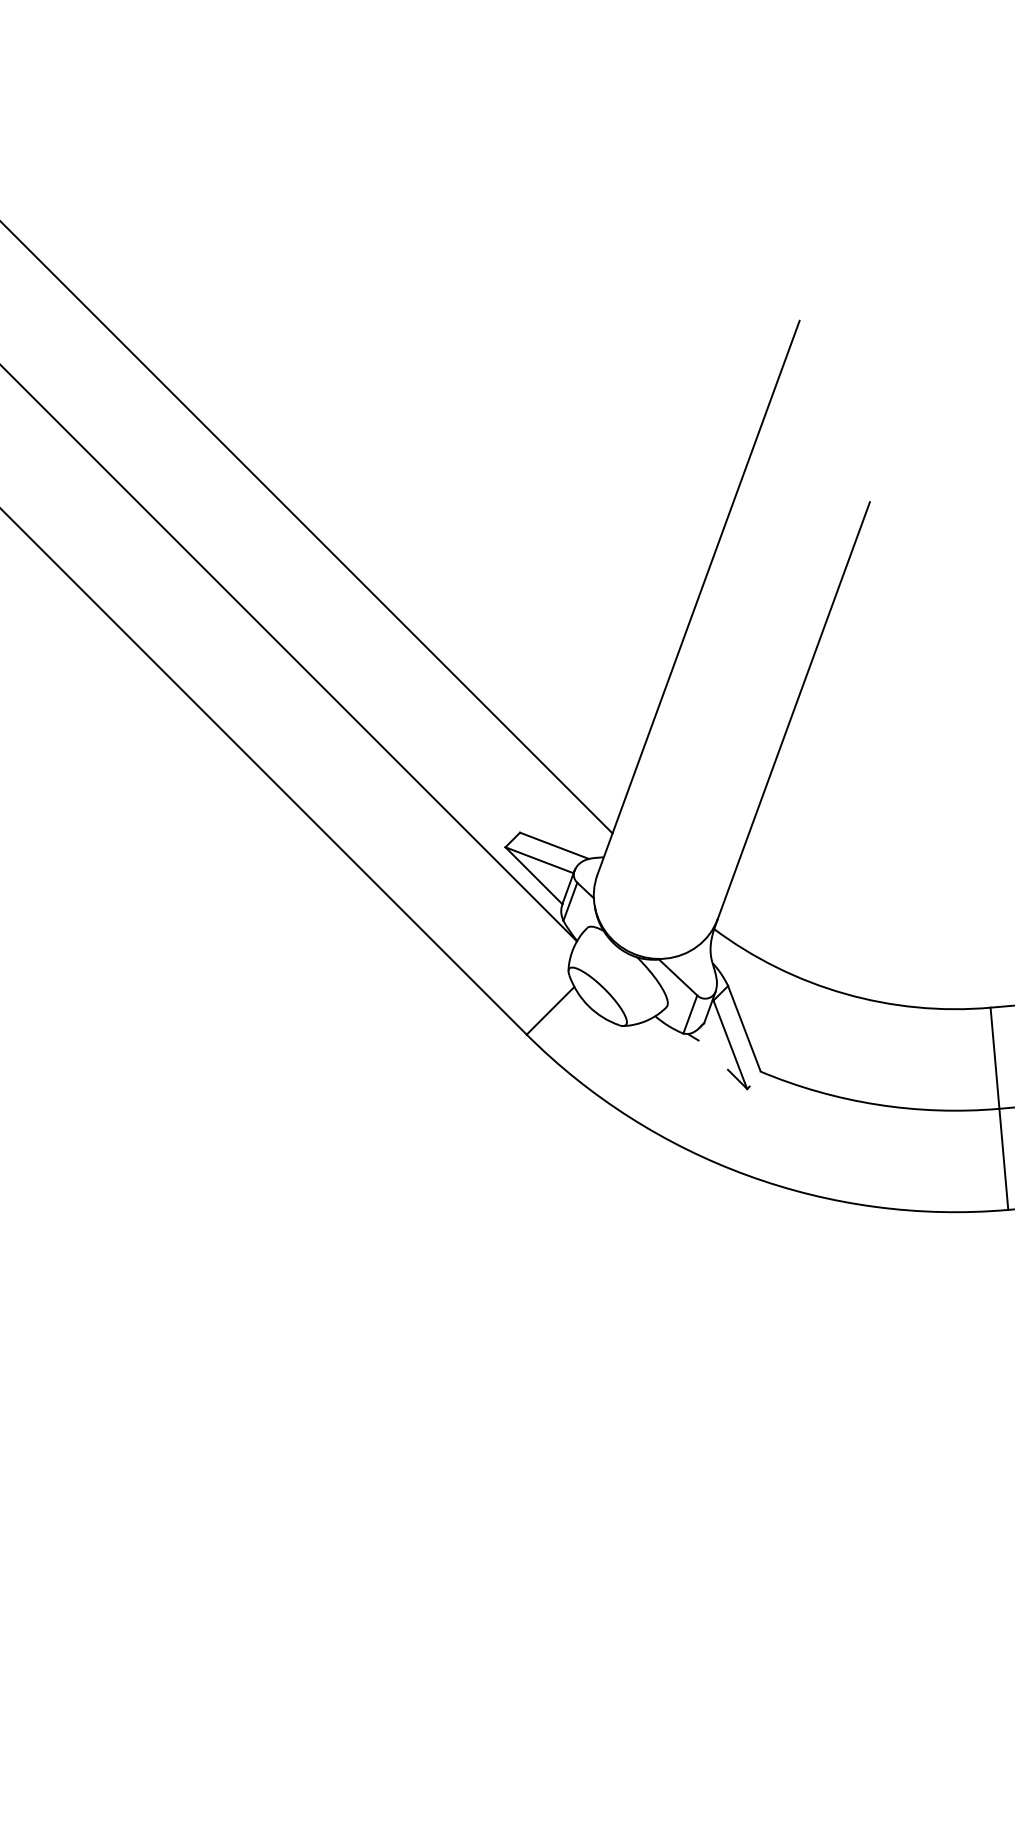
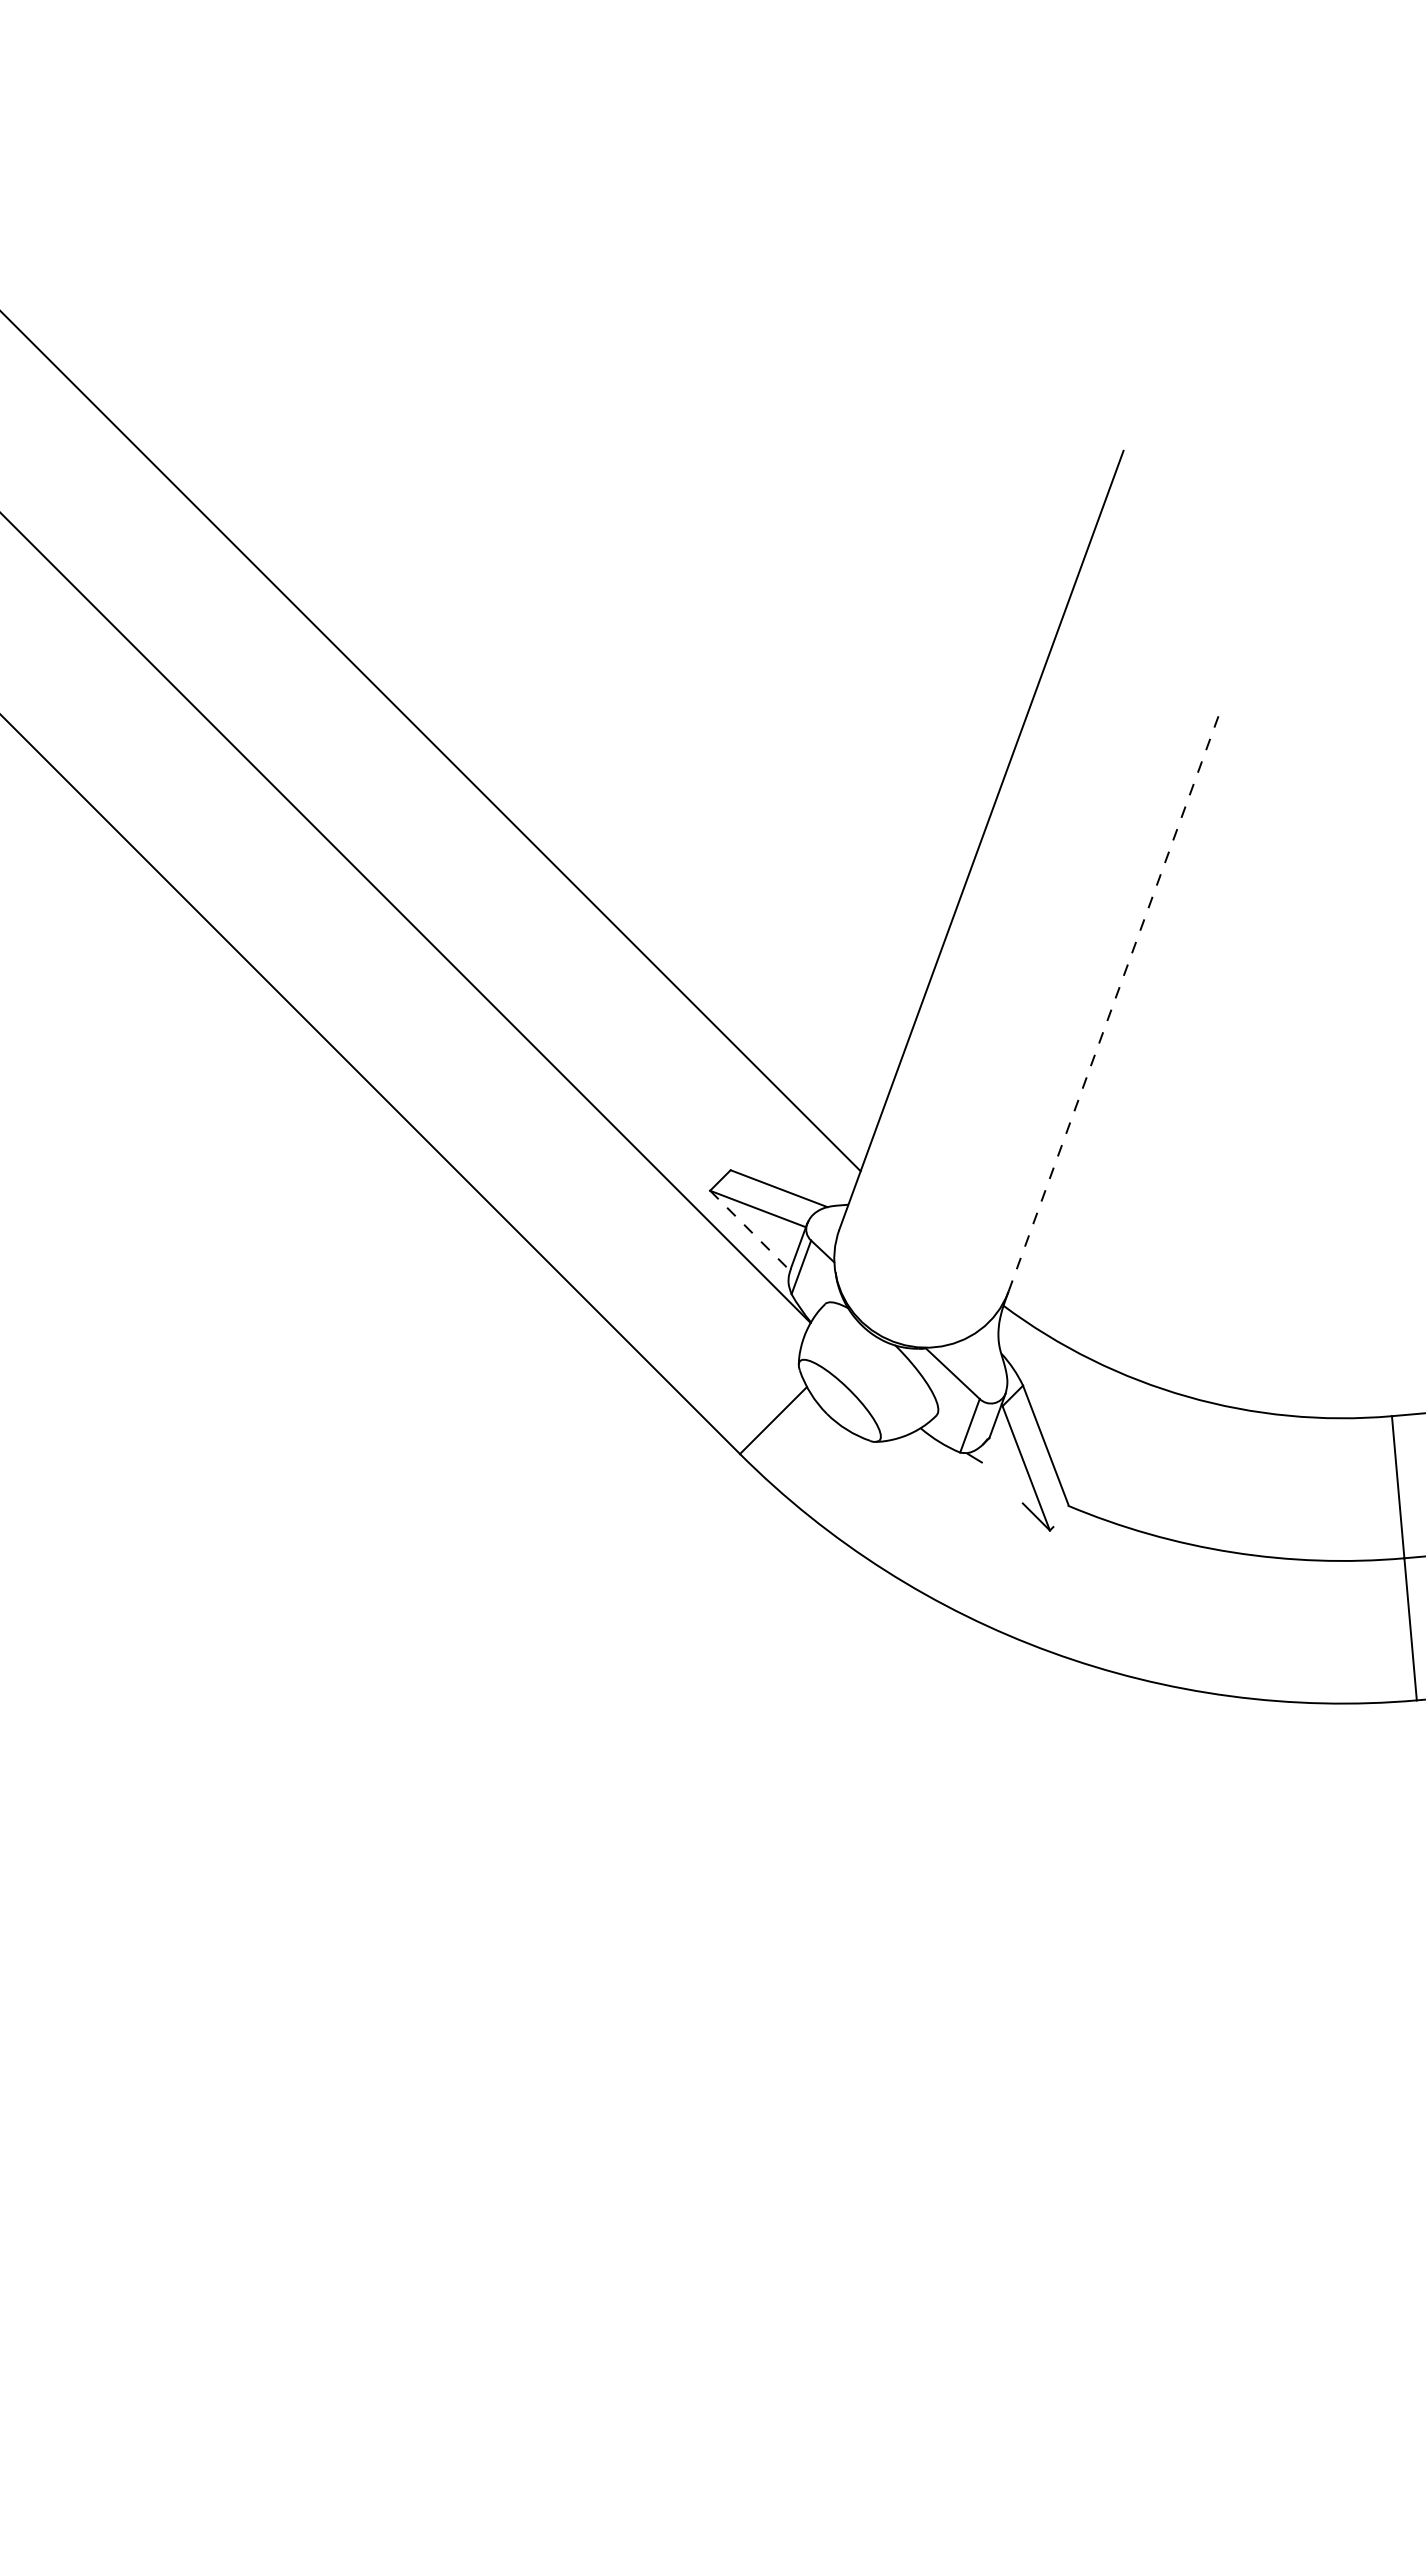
line: (793, 710) -> (1115, 998), solid -> dashed
line: (534, 875) -> (750, 1230), solid -> dashed

